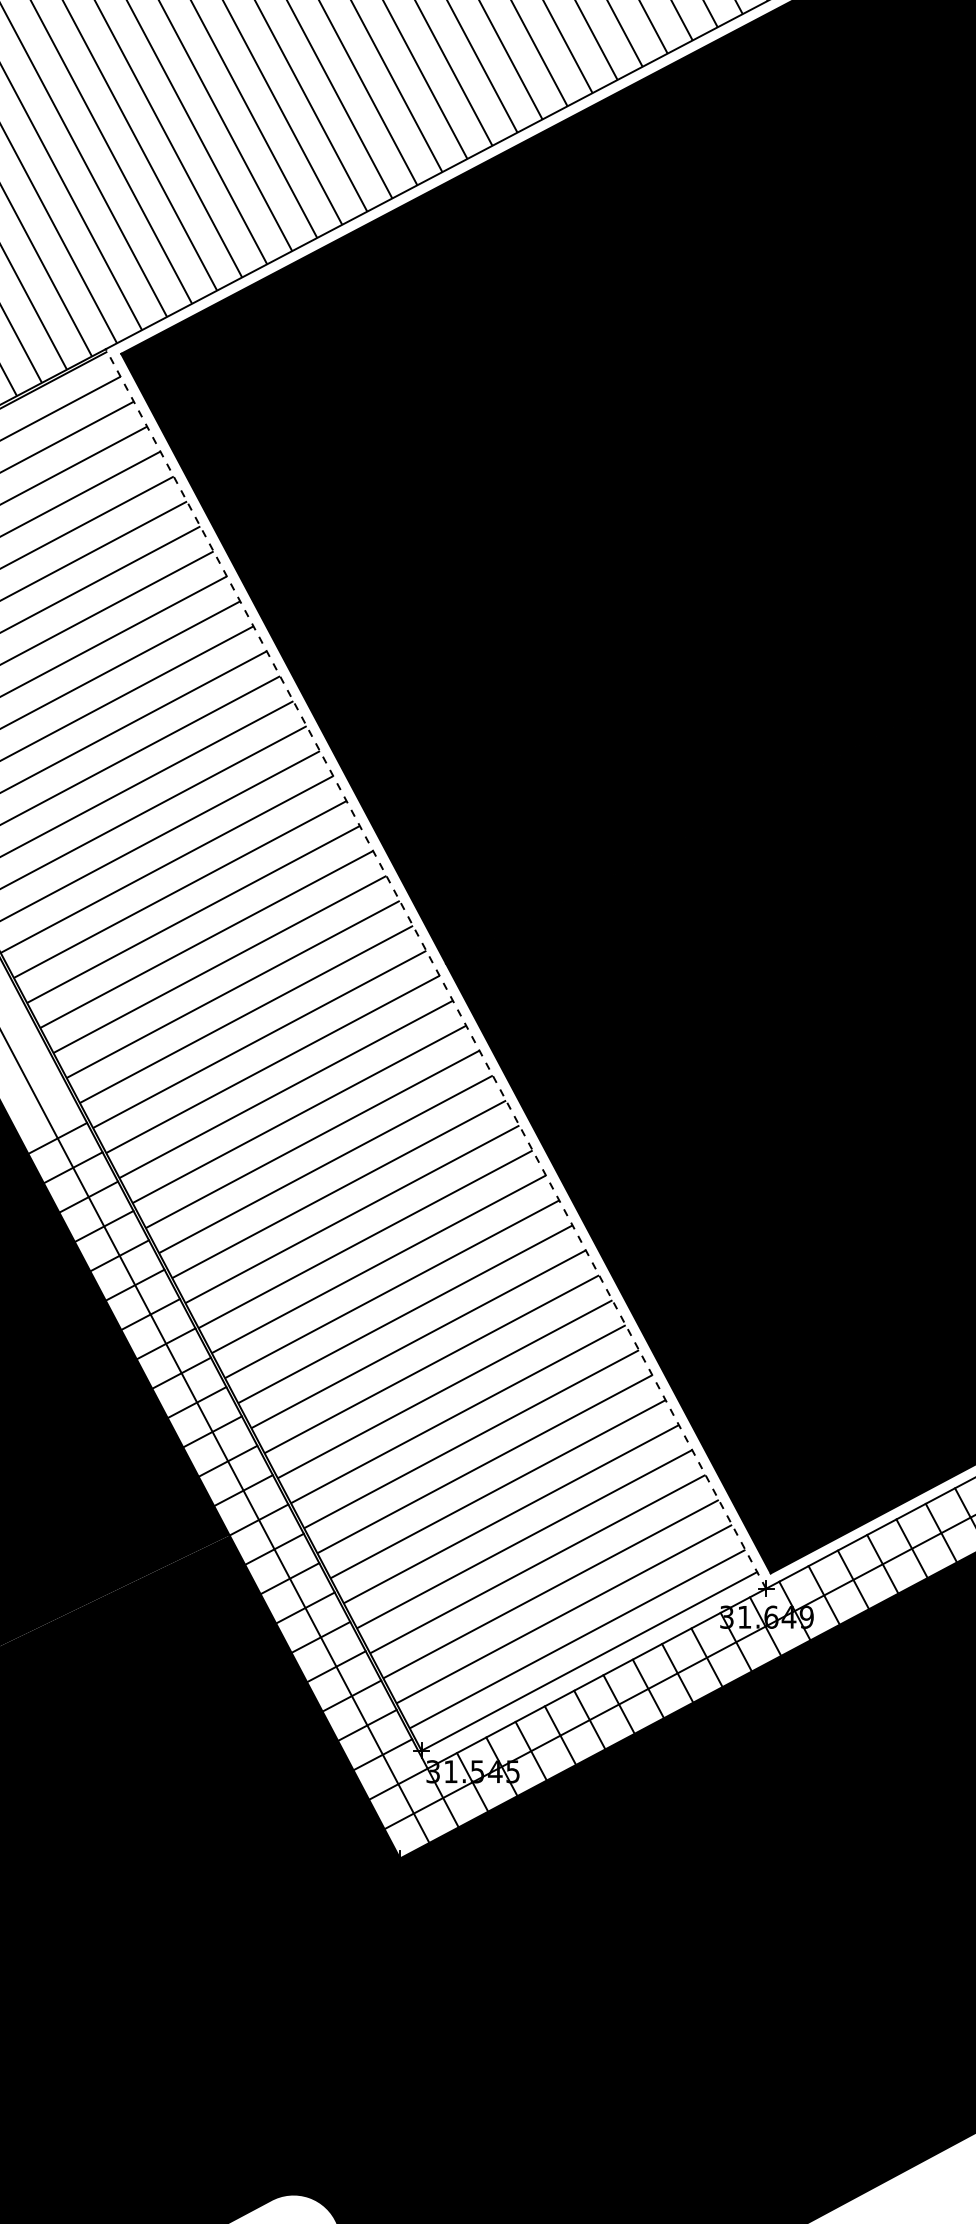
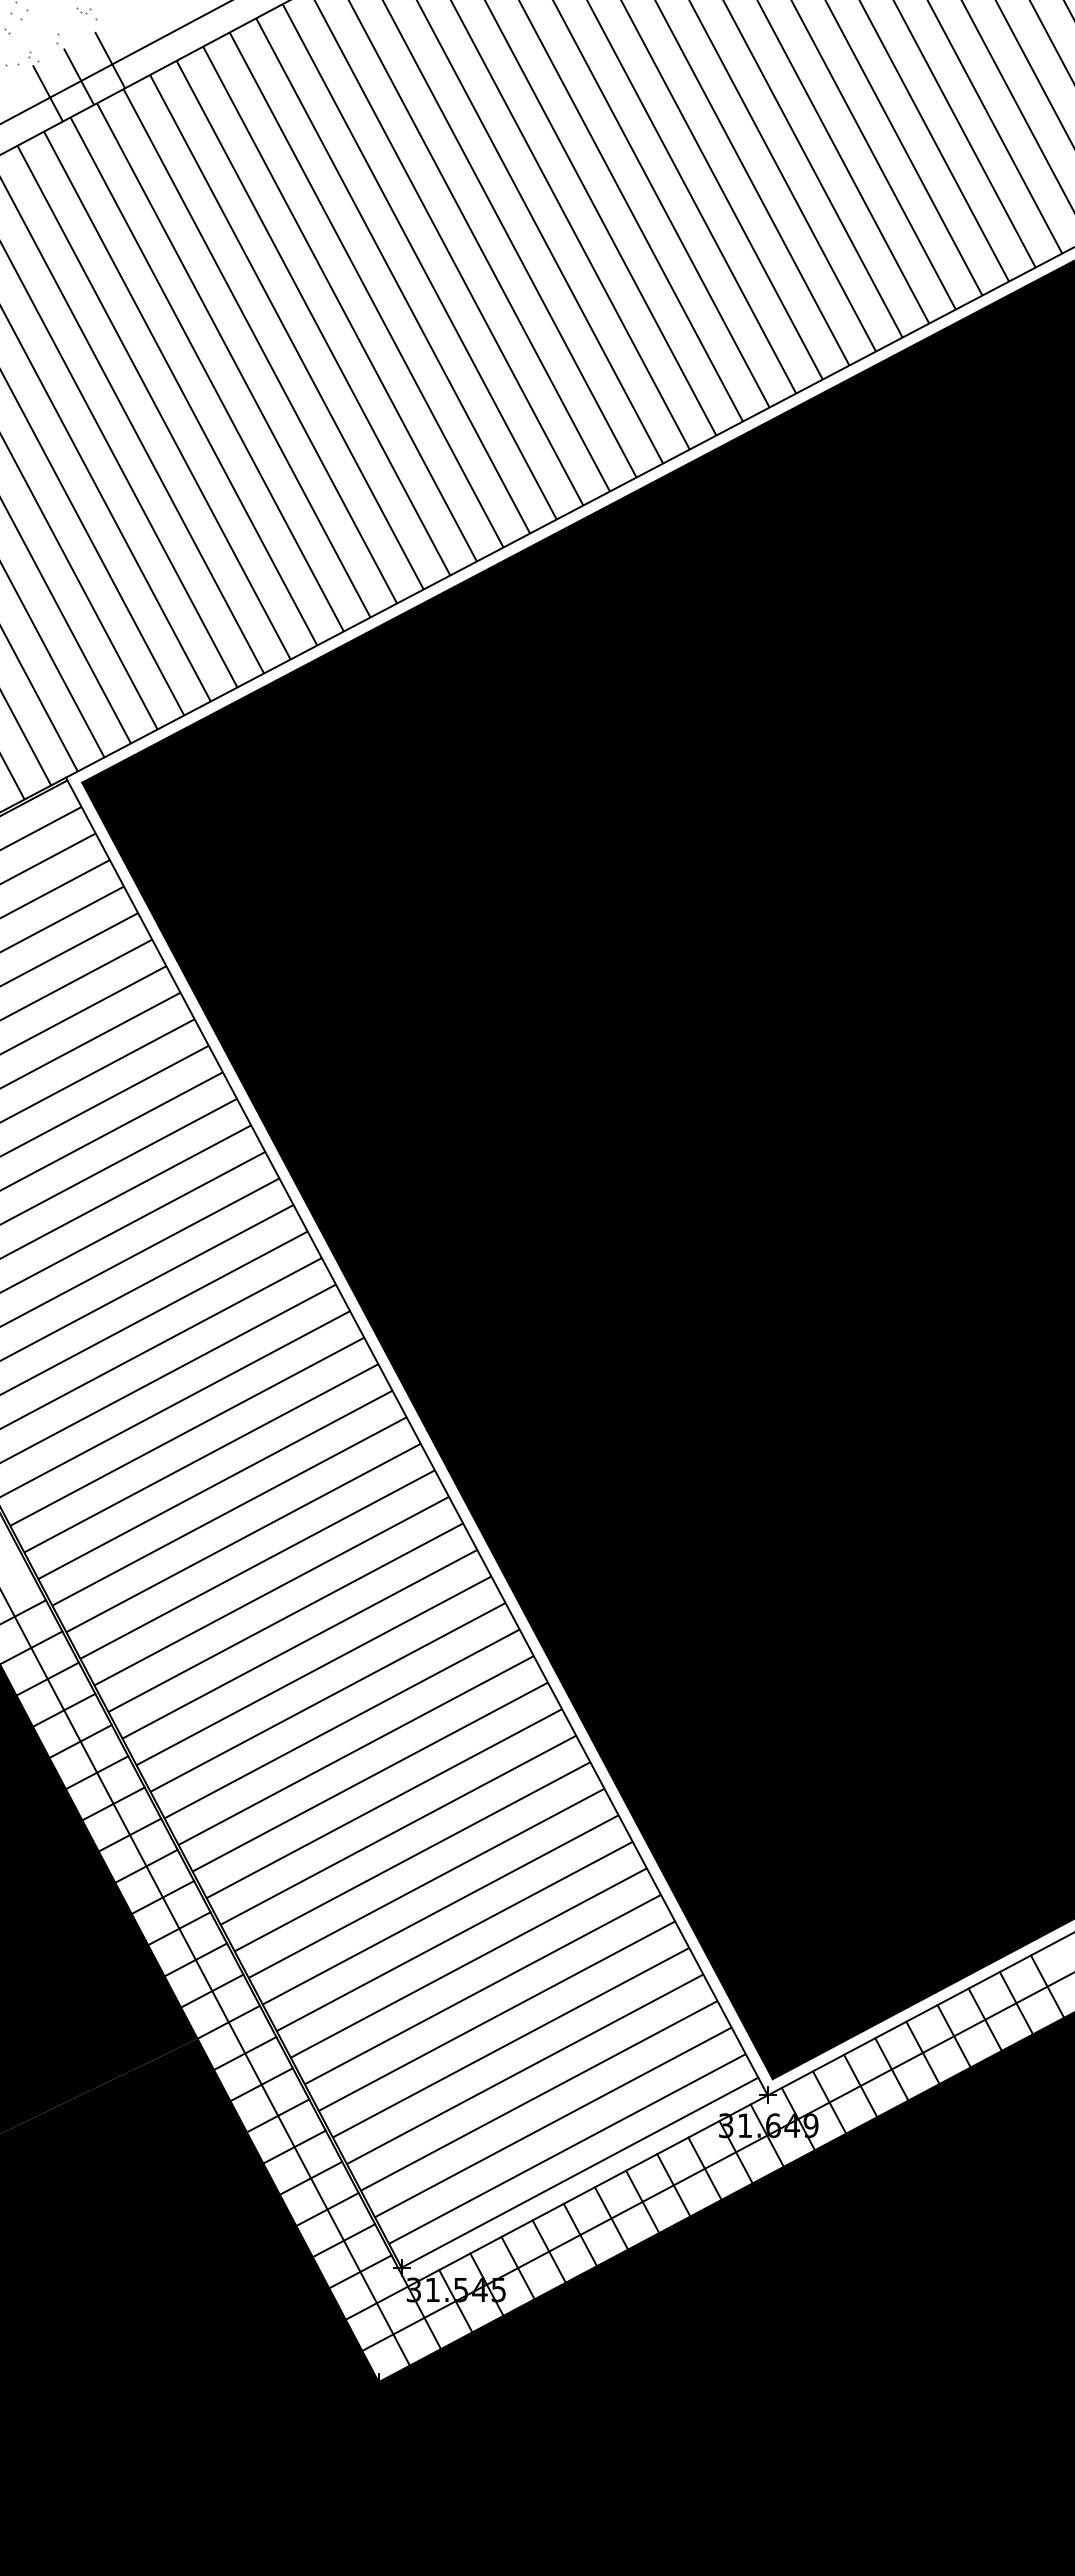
line: (435, 968) -> (416, 1436), dashed -> solid

